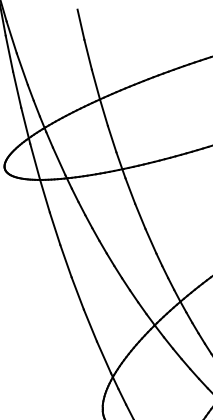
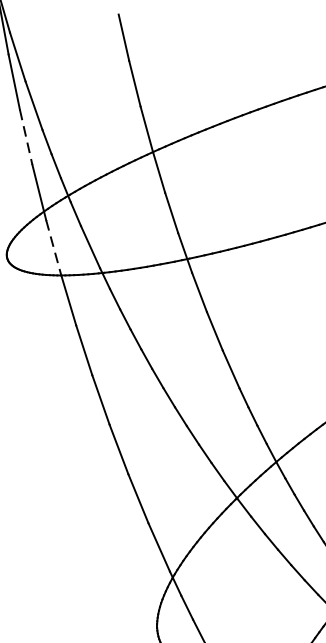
line: (17, 90) -> (26, 138), solid -> dashed
line: (35, 161) -> (54, 247), solid -> dashed

